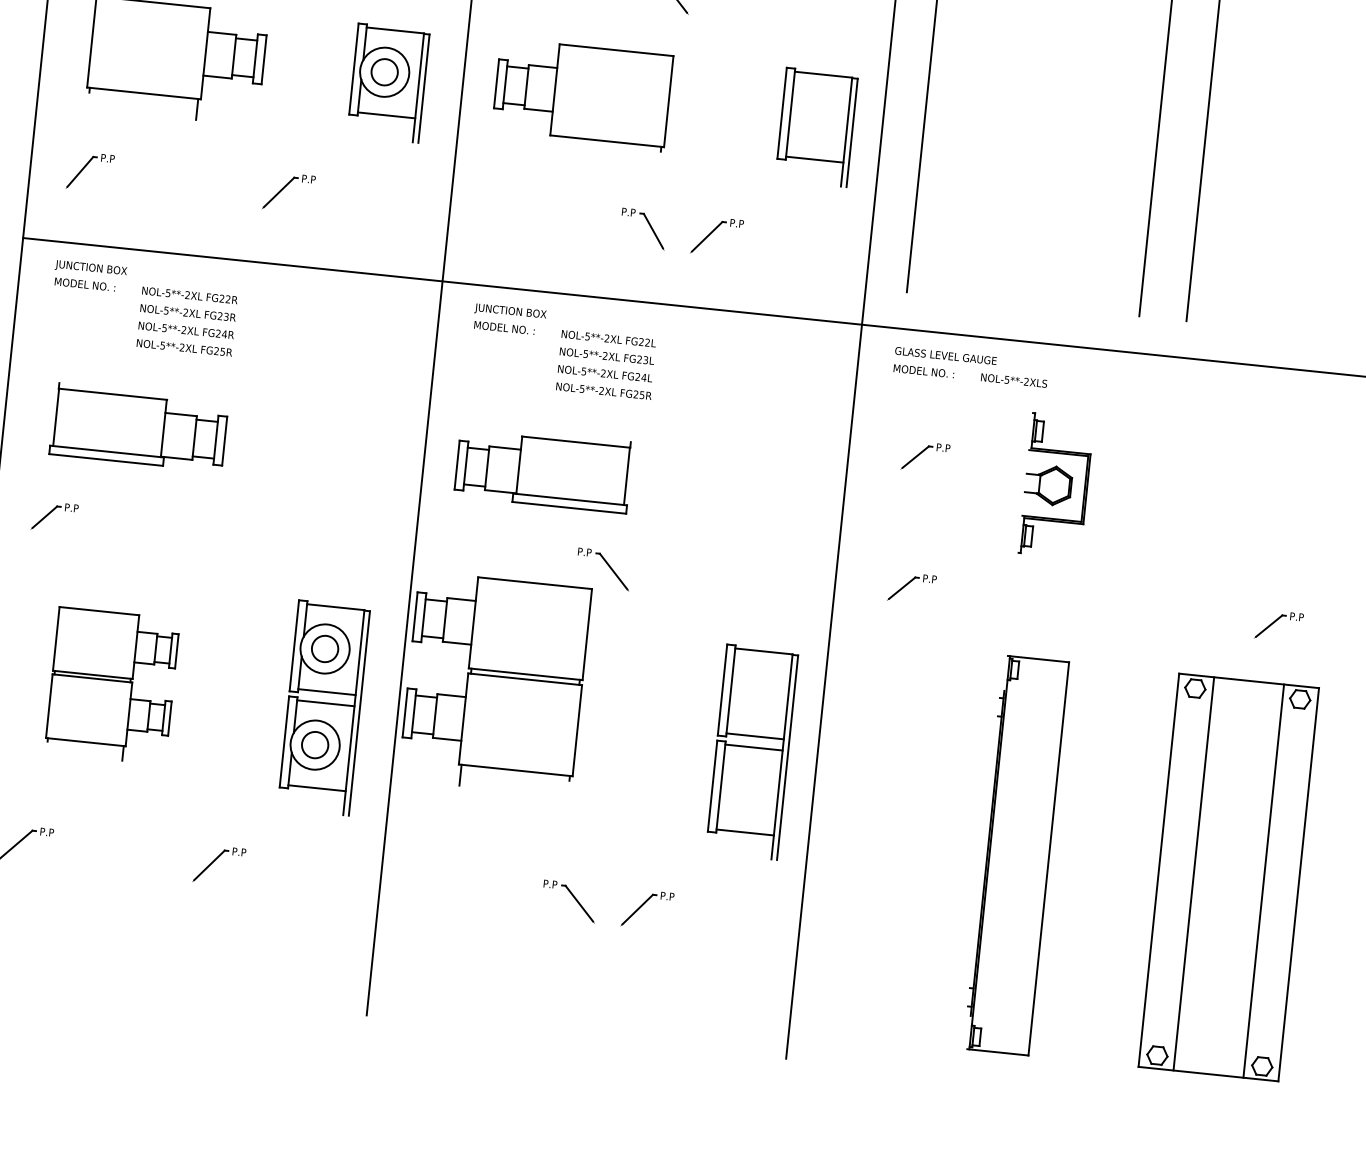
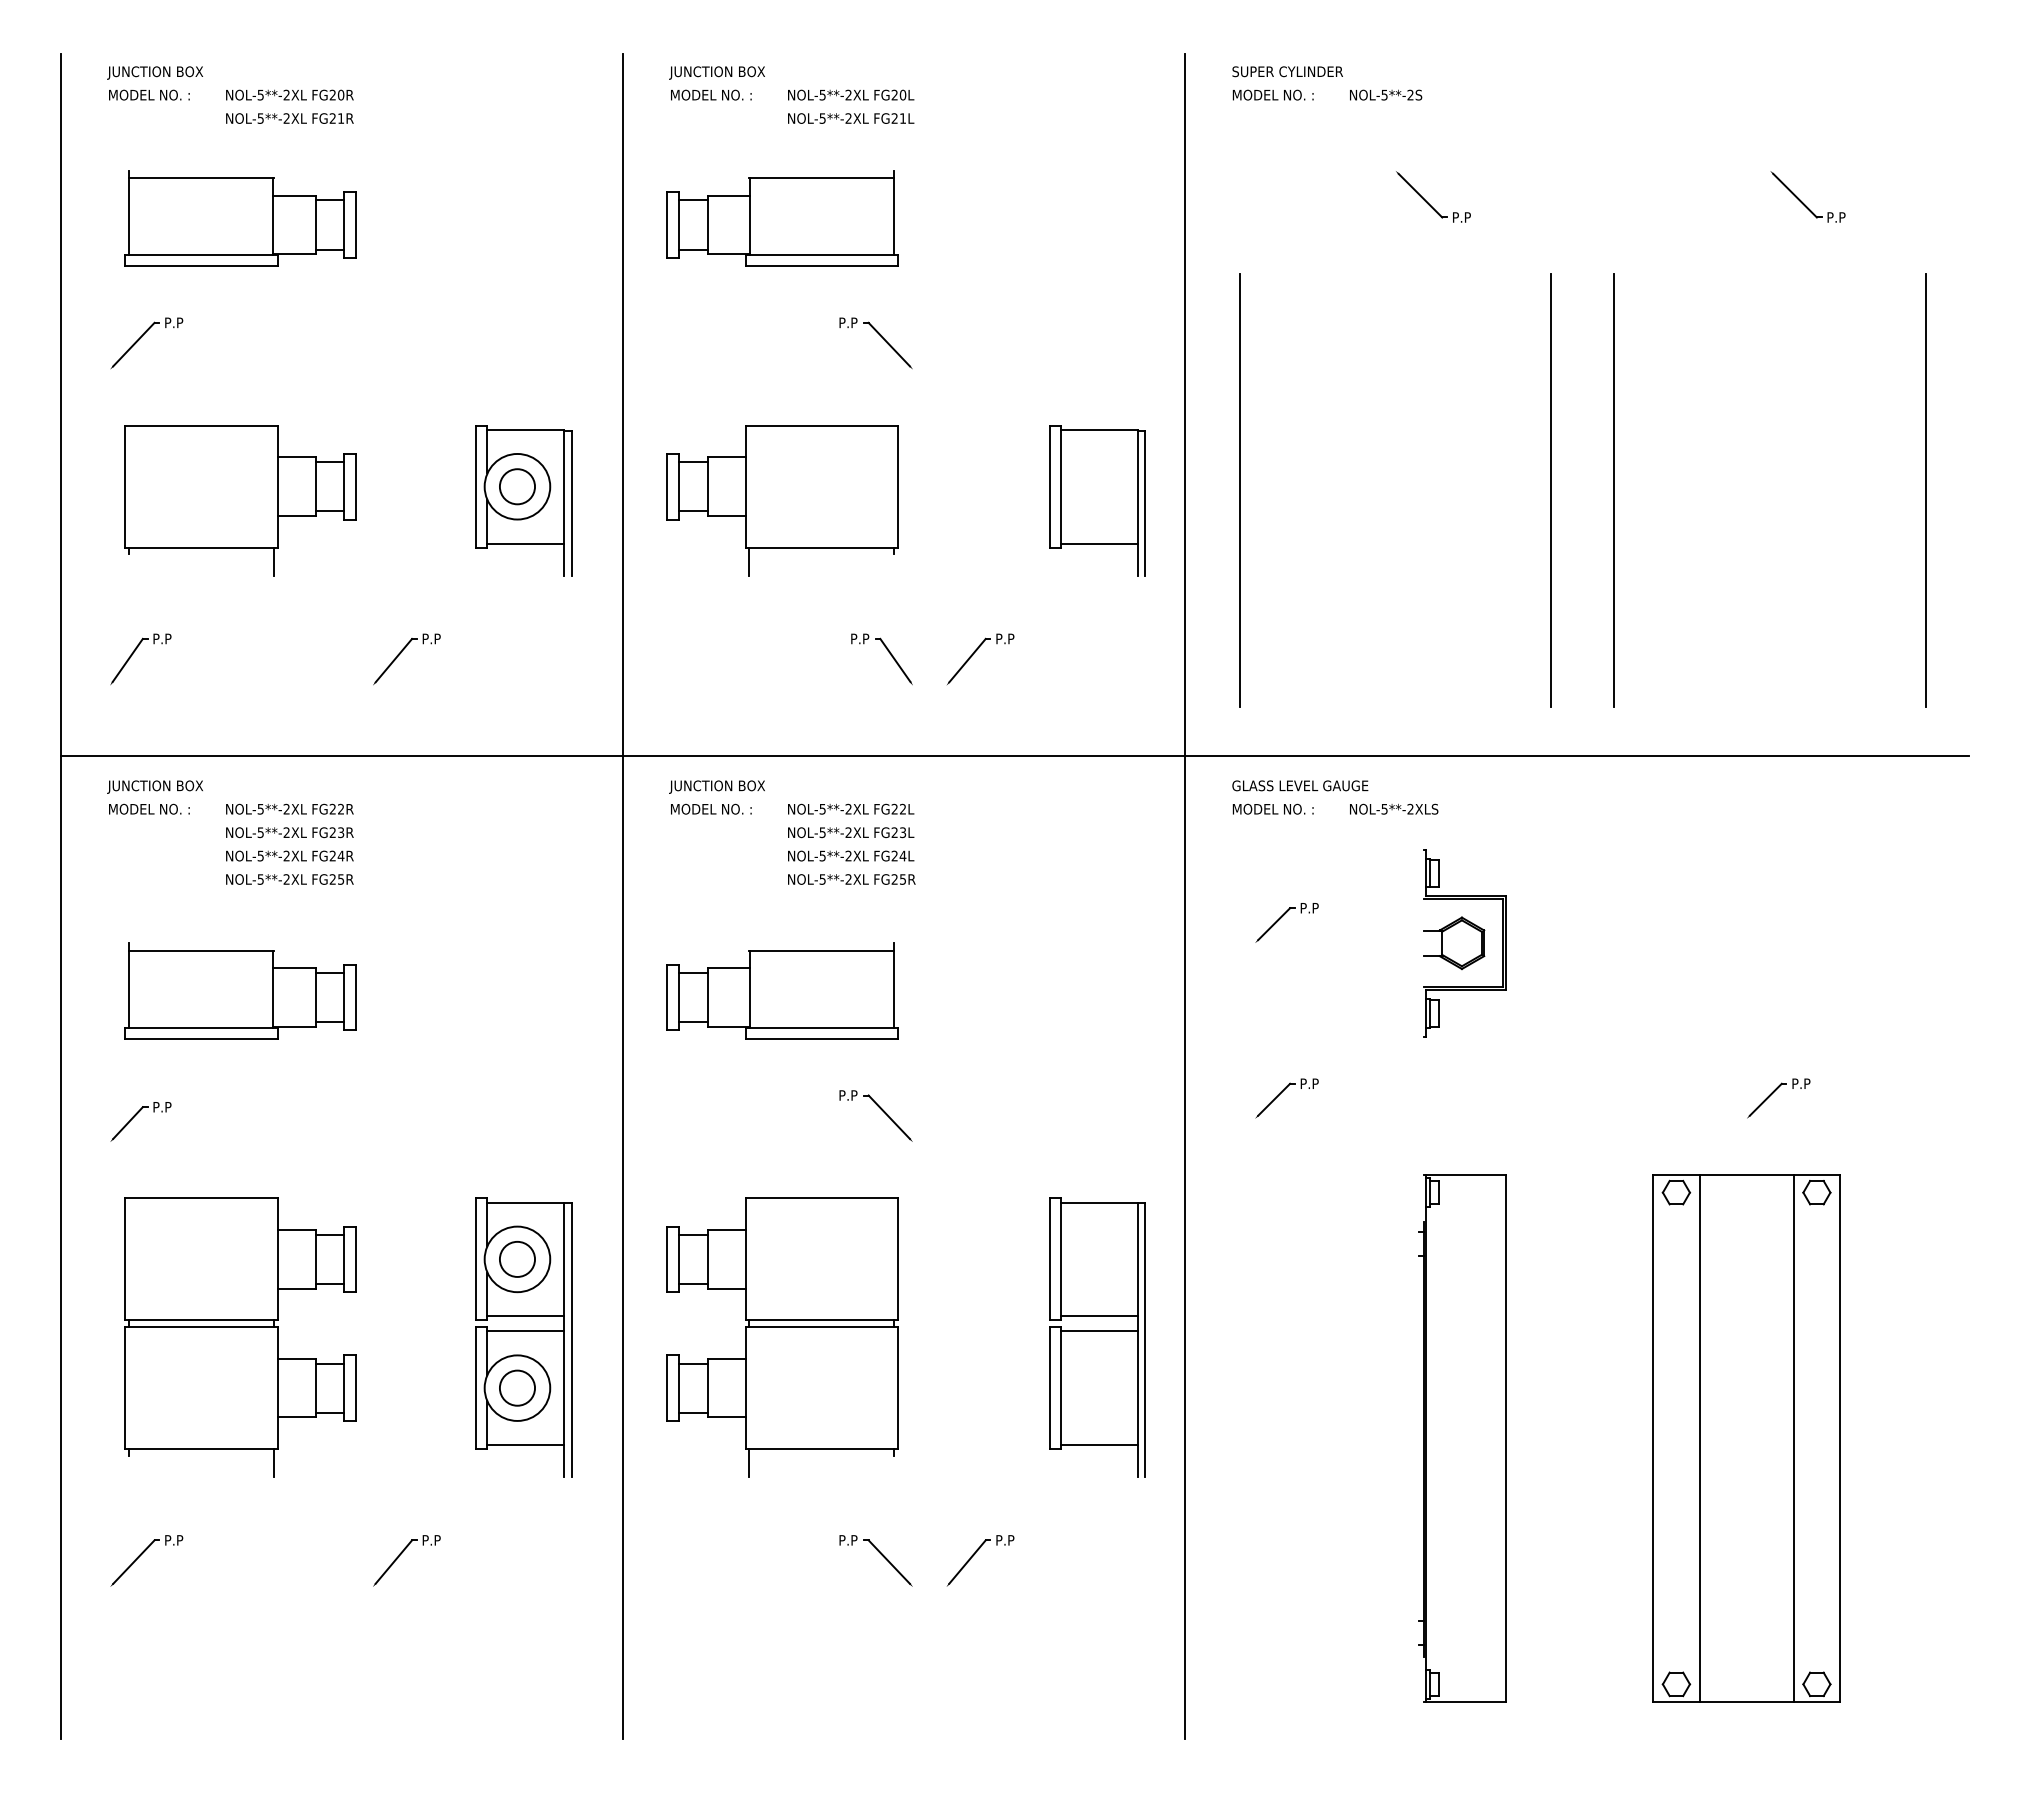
line: (552, 145) -> (749, 561), added
part: (495, 683) -> (782, 1337), moved
part: (112, 685) -> (240, 1337), size x1.43

